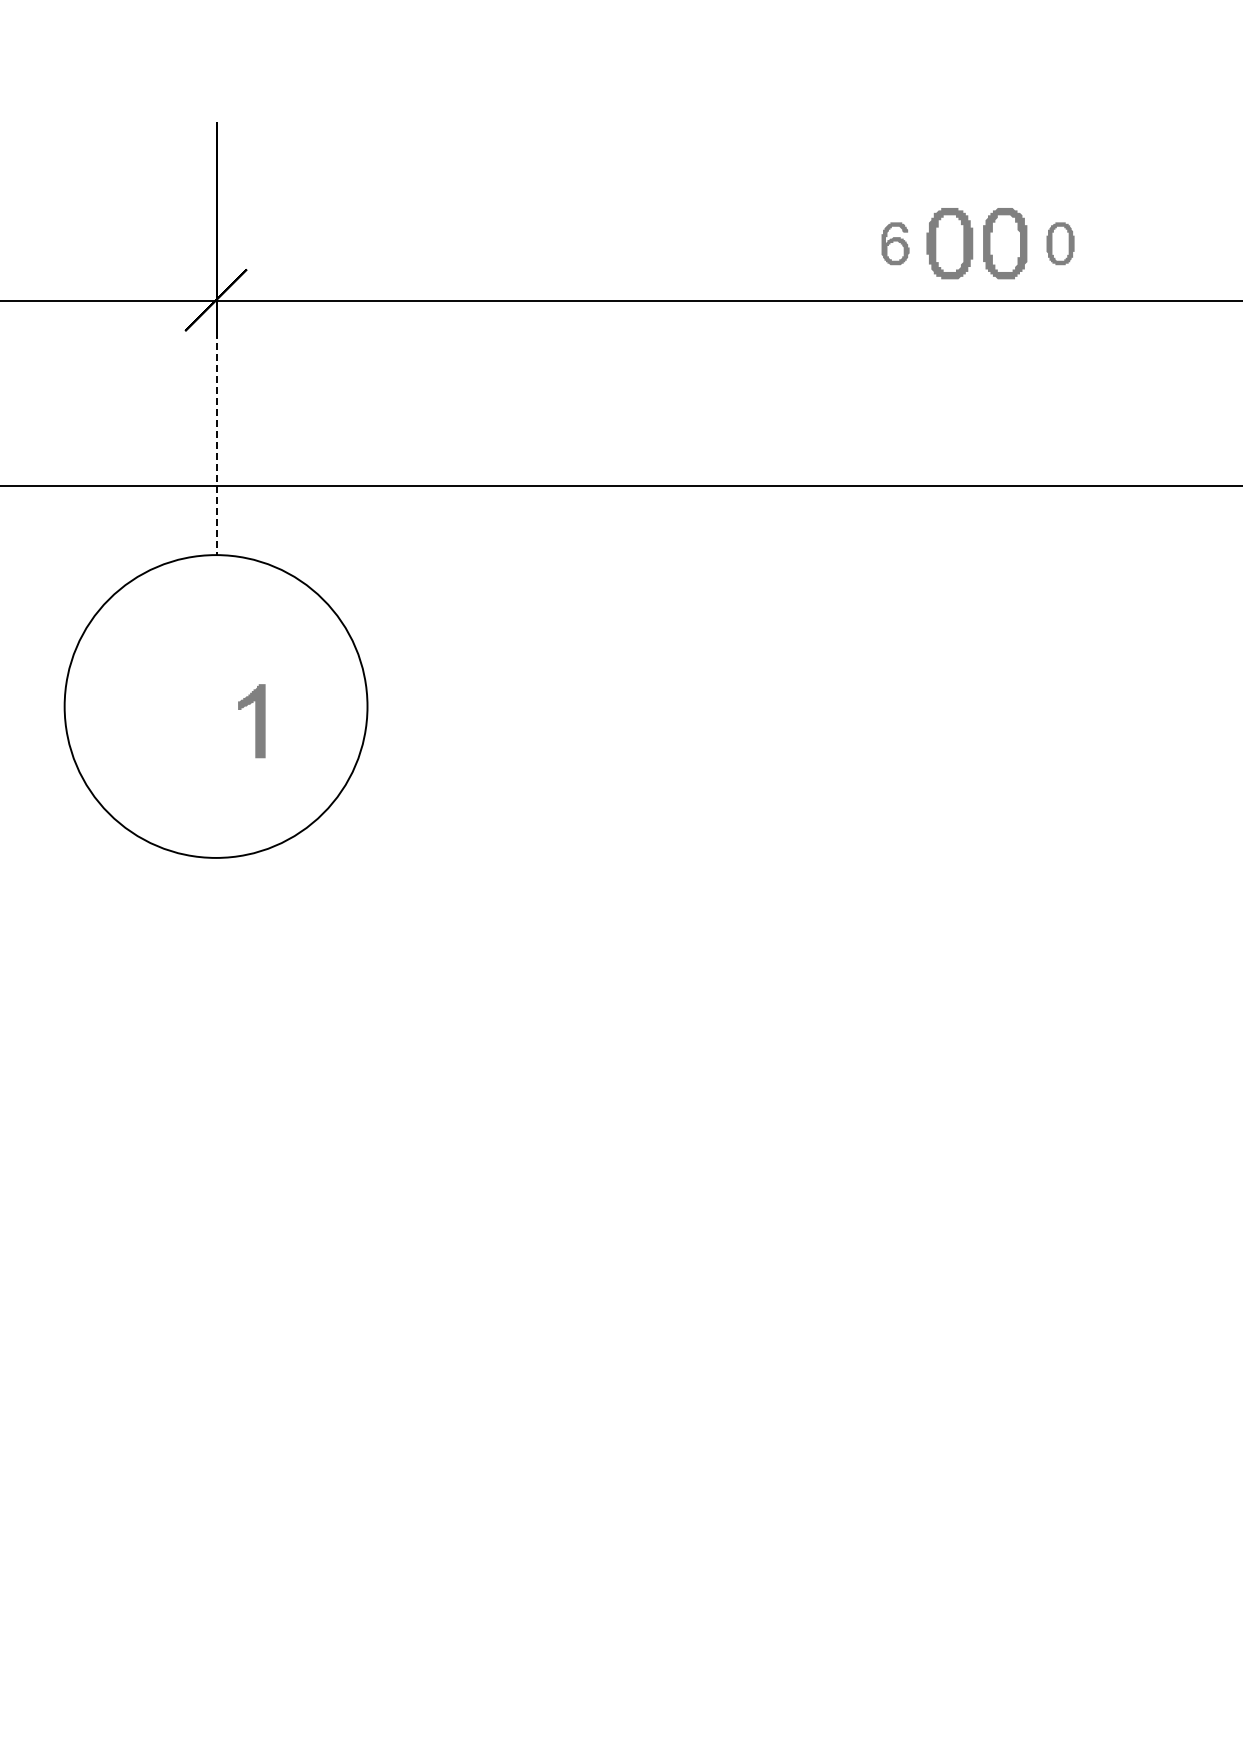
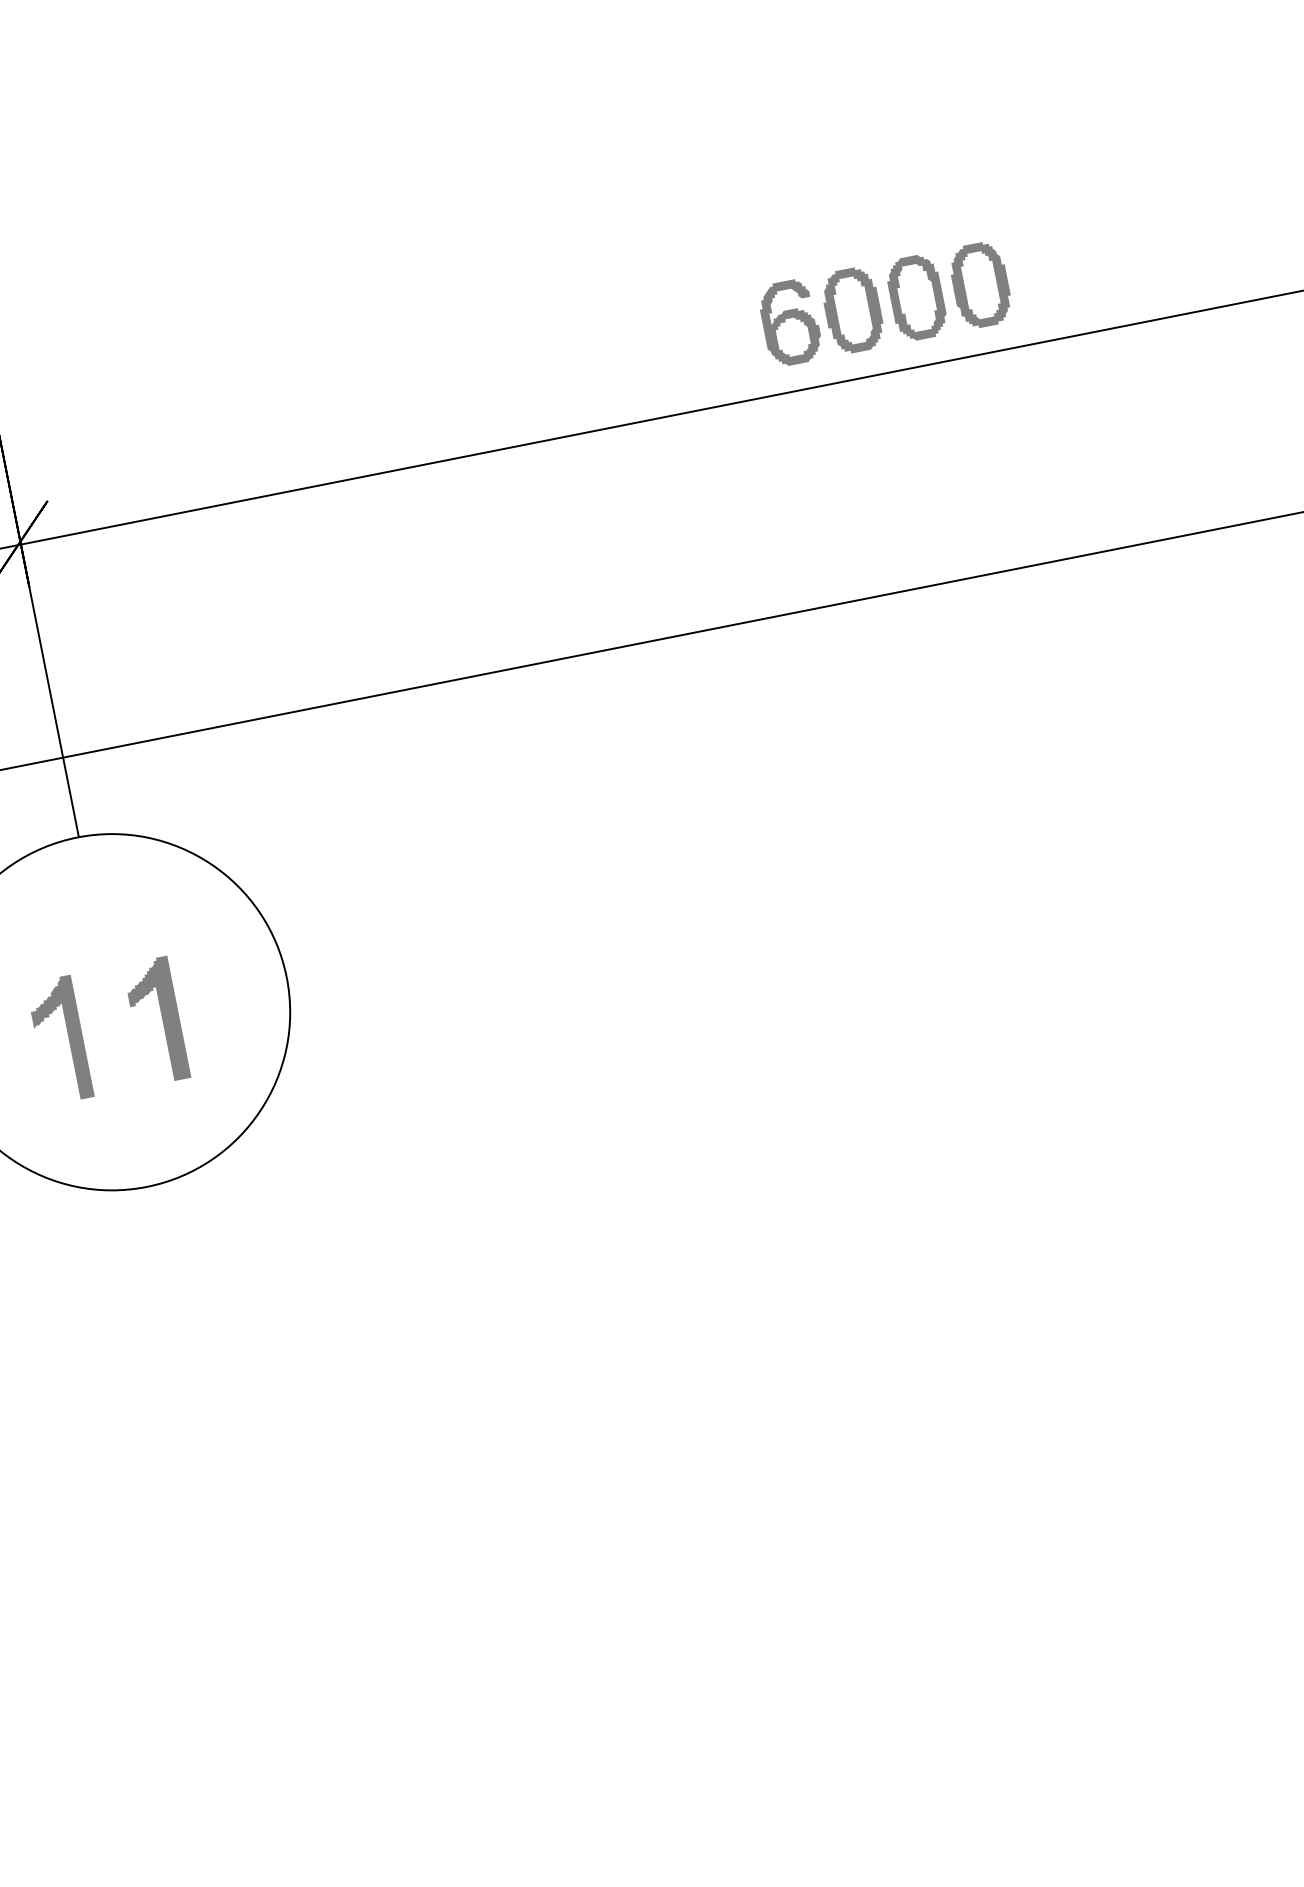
part: (895, 243) -> (790, 322), size x1.67
part: (1060, 243) -> (980, 285), size x1.67
line: (217, 427) -> (49, 689), dashed -> solid
part: (251, 720) -> (156, 1020), size x1.43
fill: (167, 721) -> (59, 1040), added

